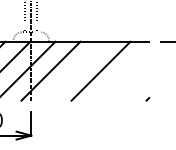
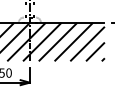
line: (75, 70) -> (57, 41), added
line: (122, 73) -> (87, 43), added
line: (135, 86) -> (95, 51), added

